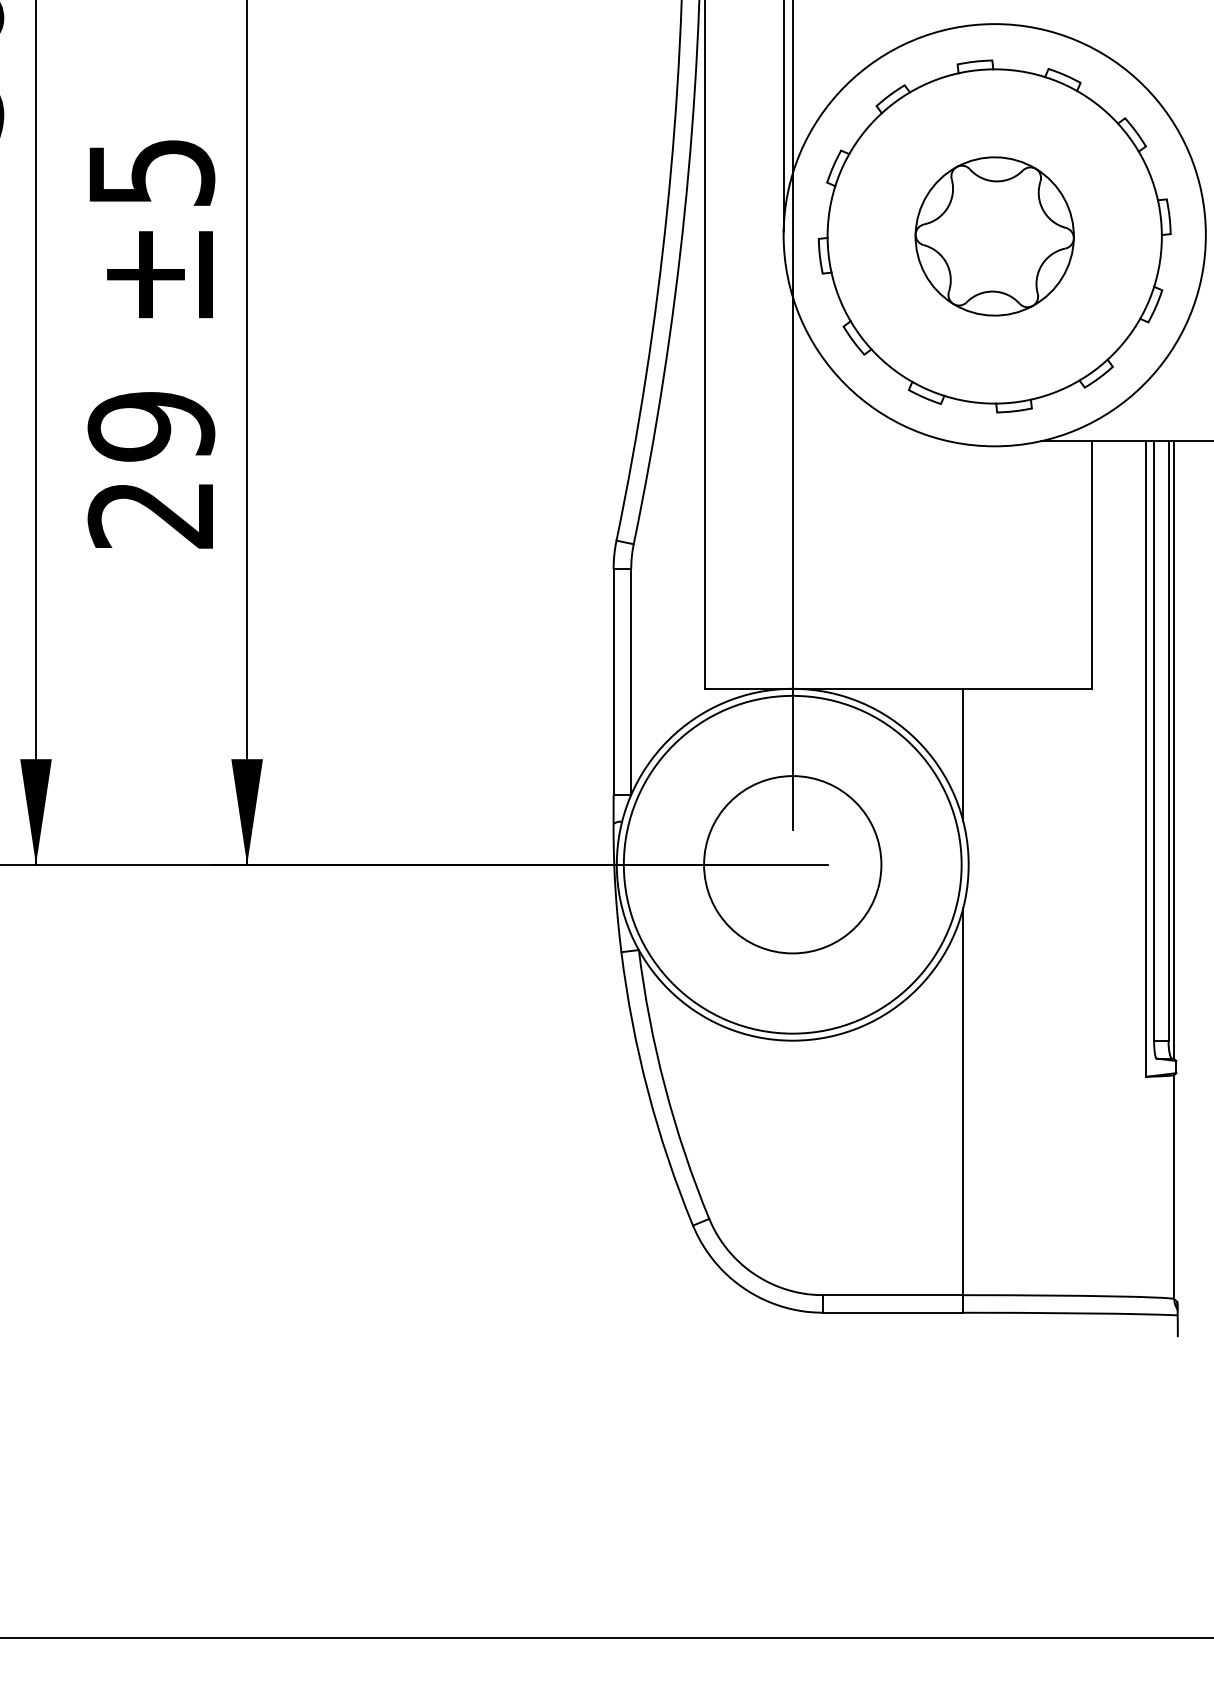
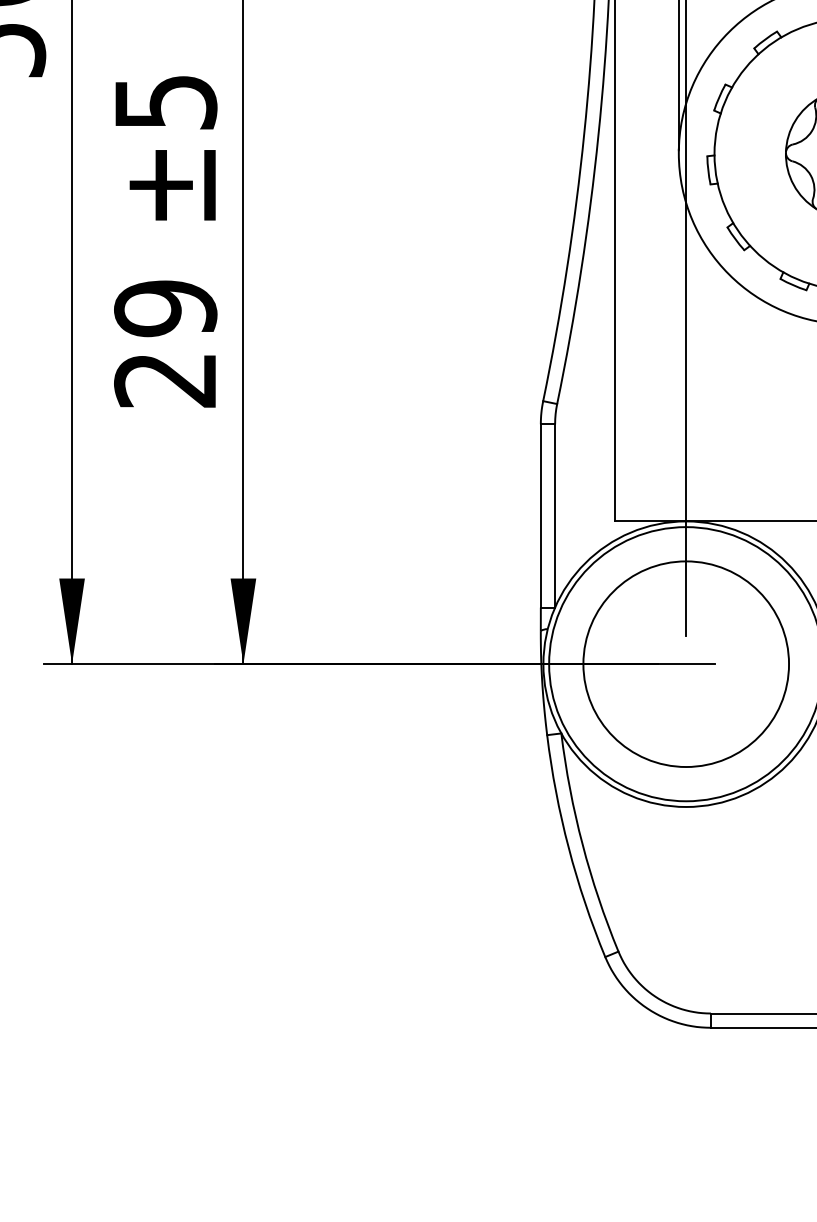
circle: (792, 864) -> (686, 663), size x1.43

